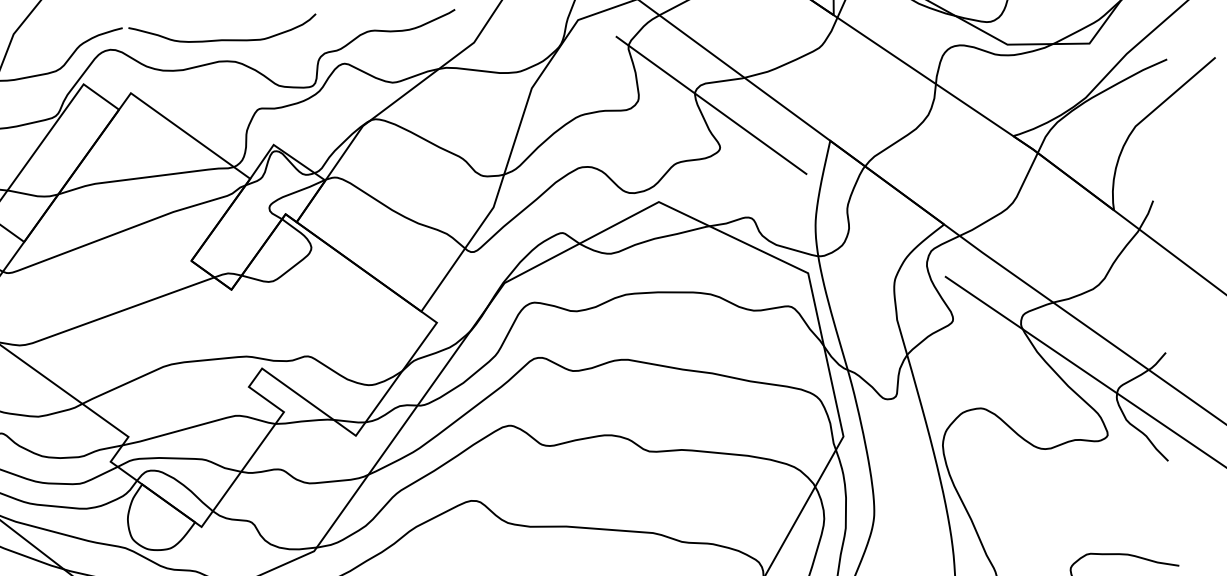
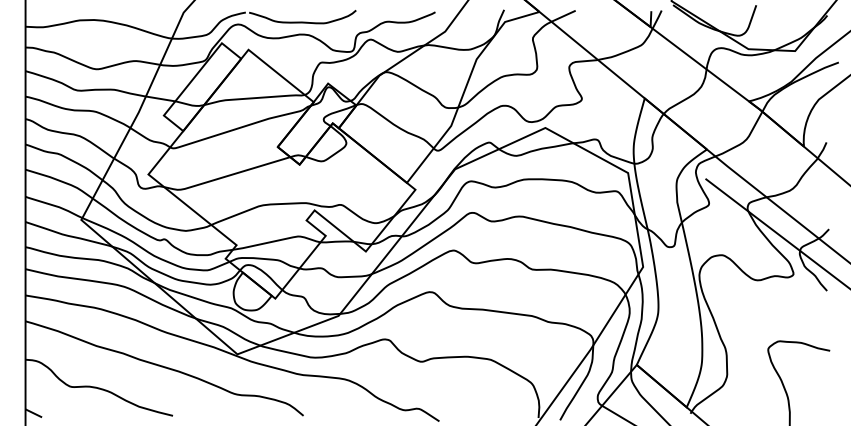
line: (711, 105) -> (578, 74), removed

